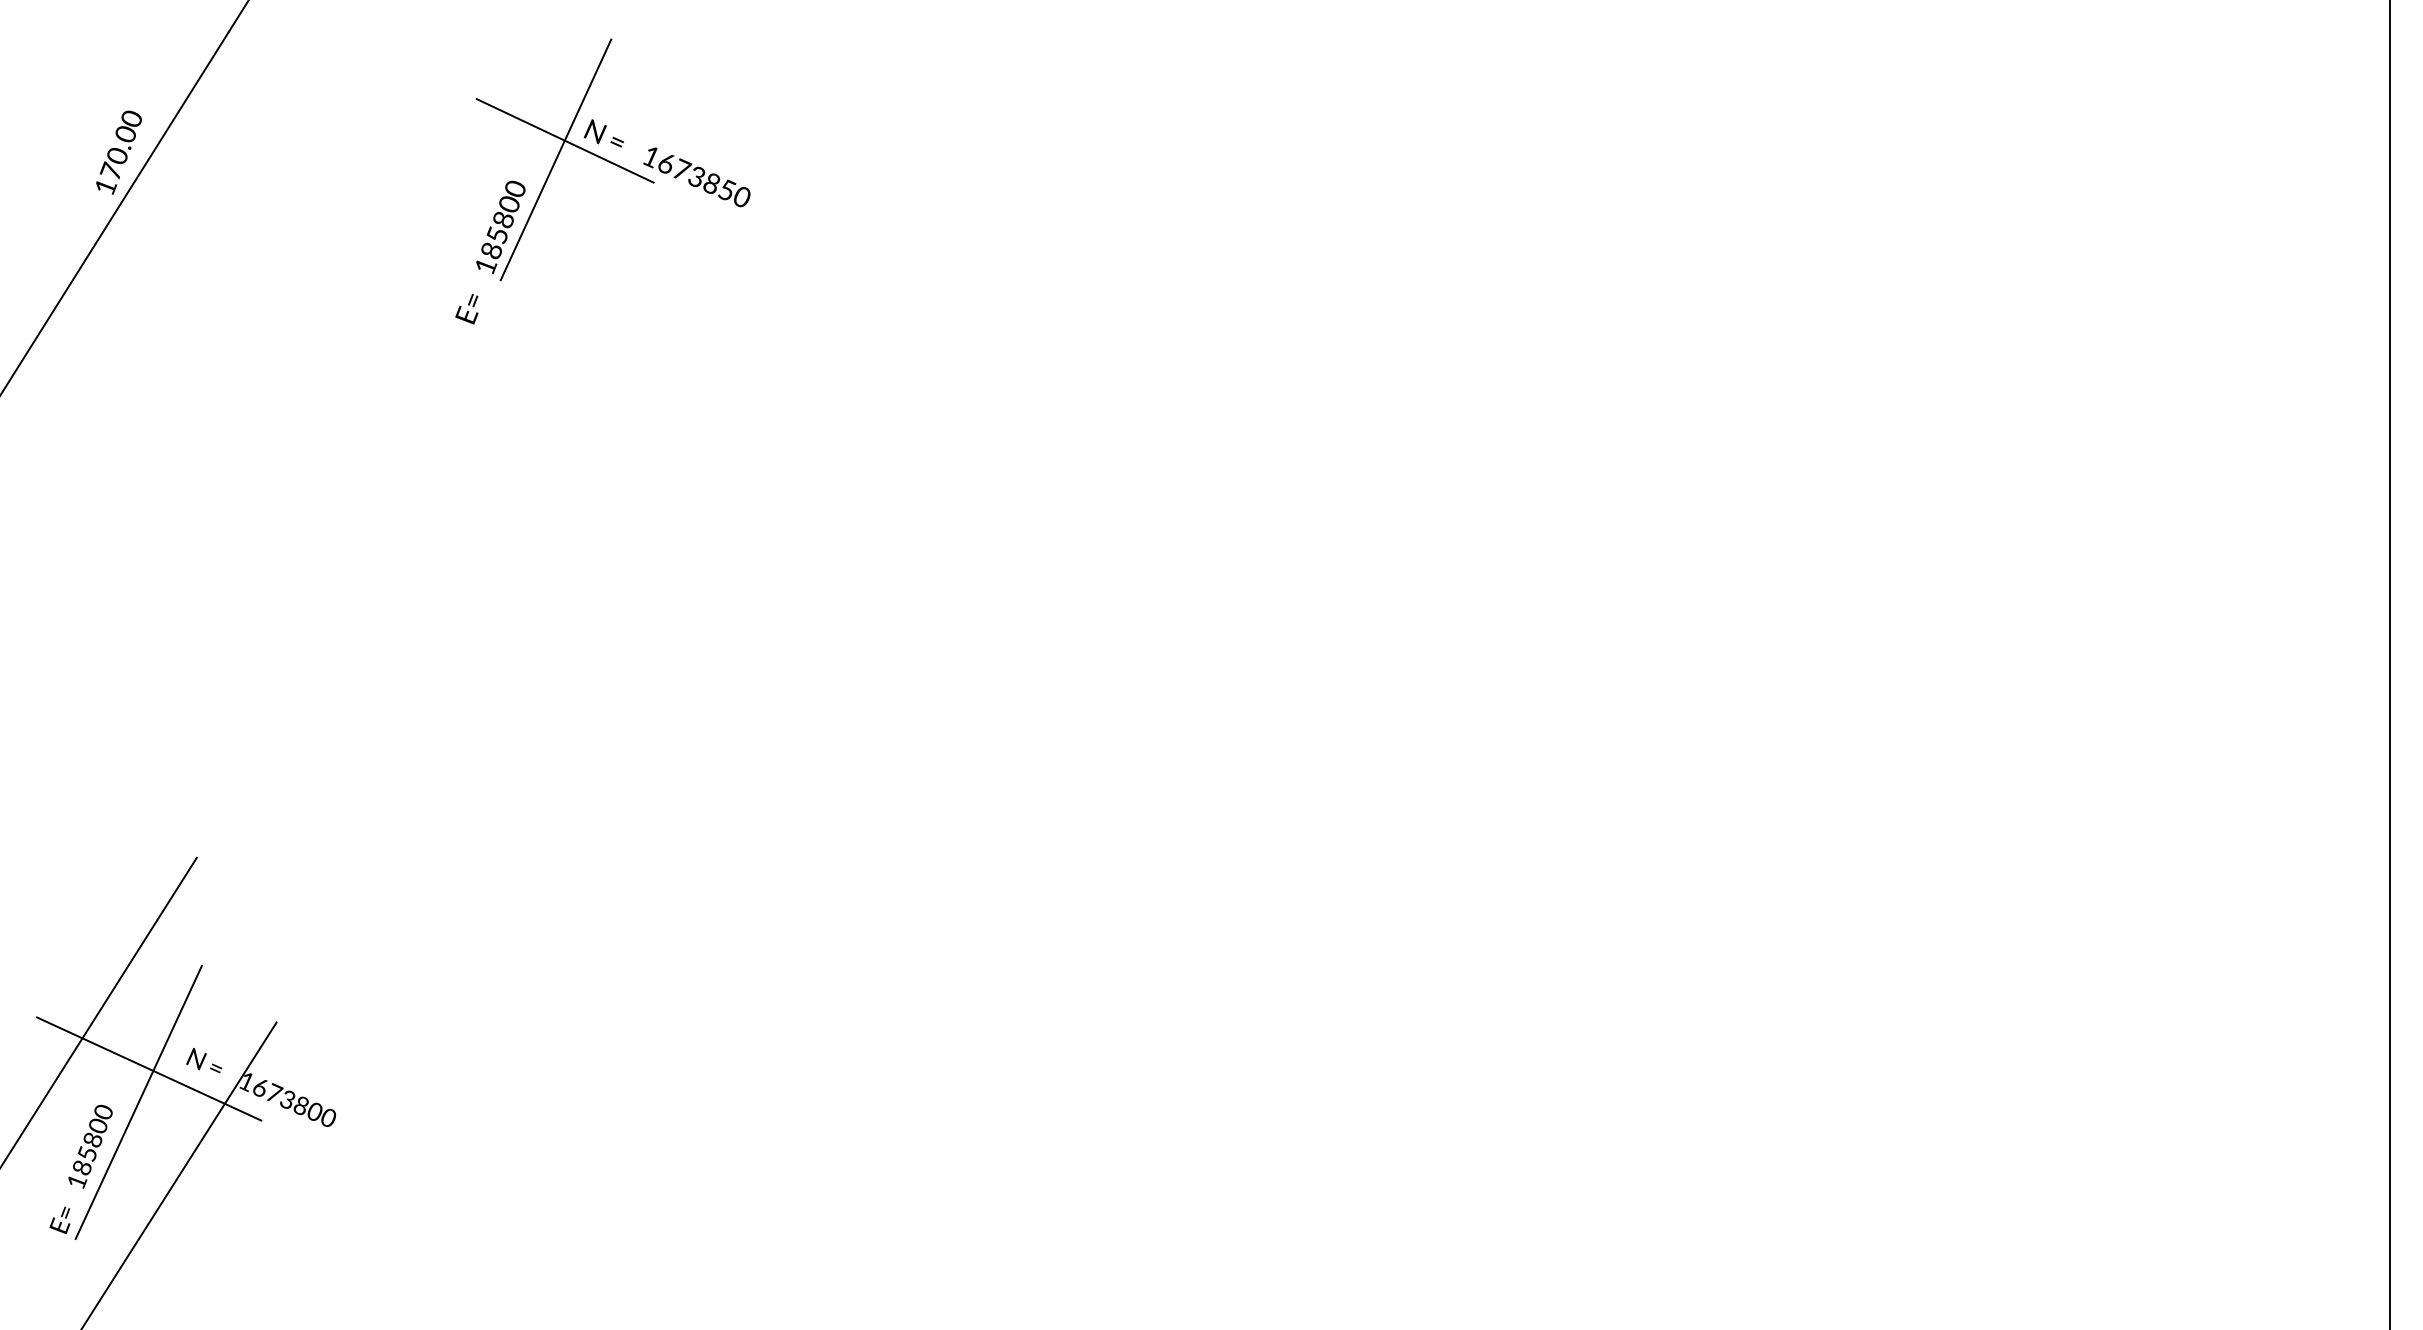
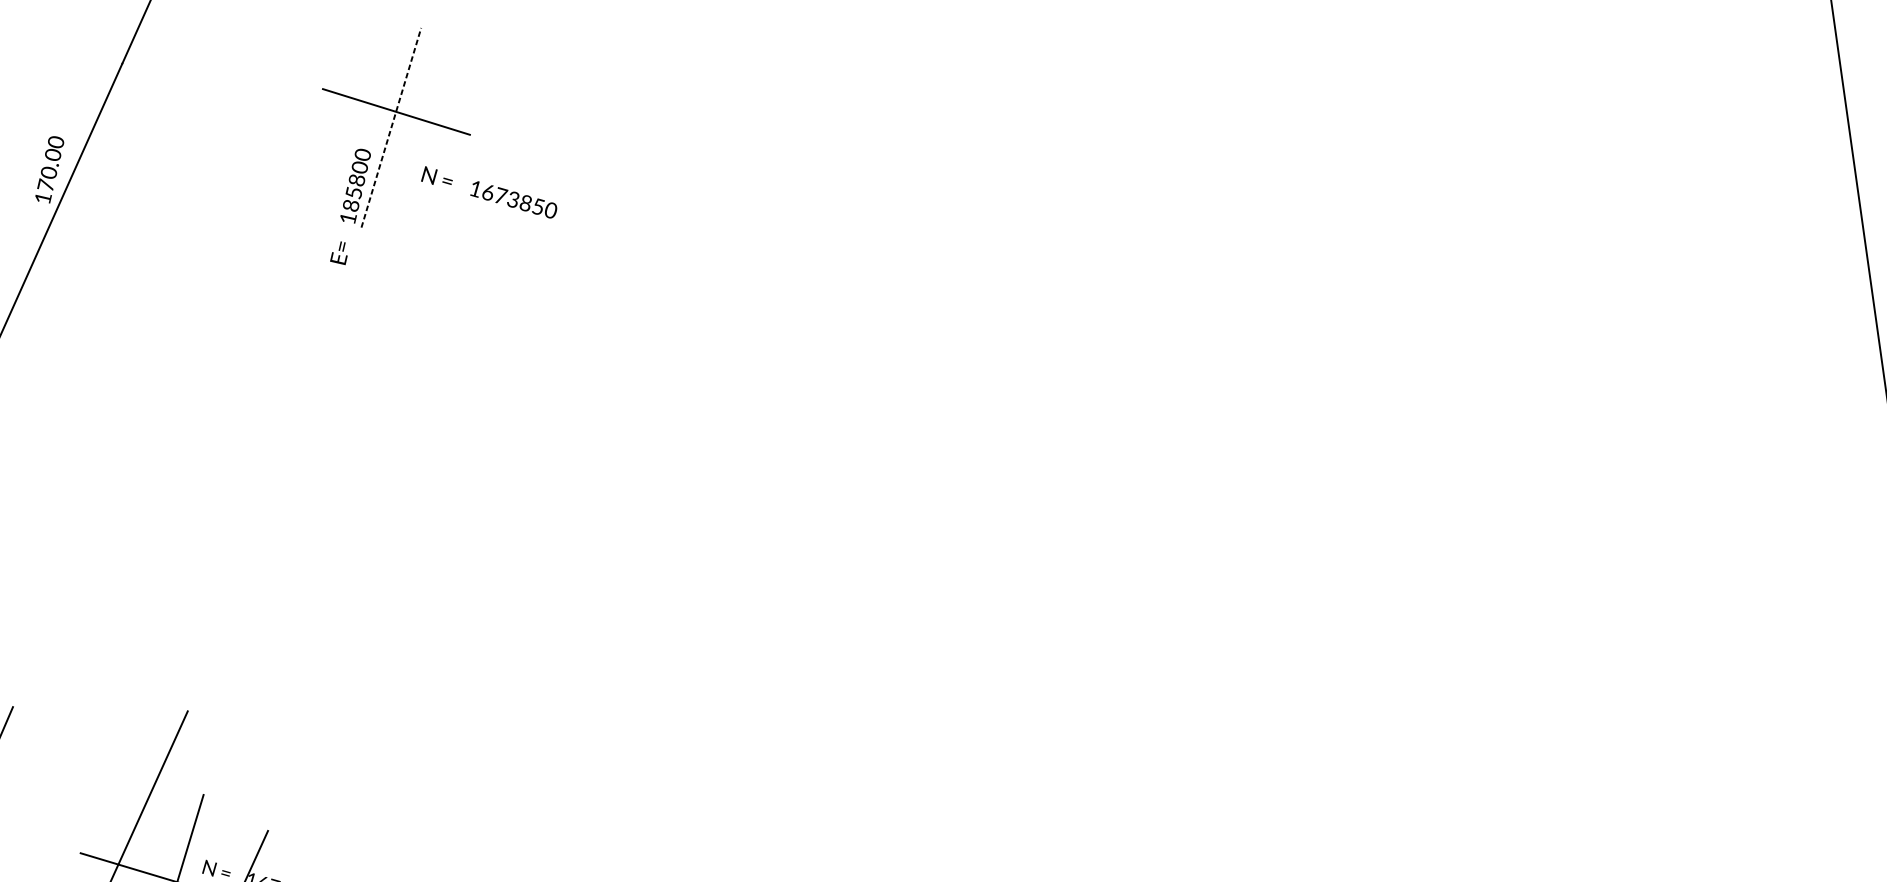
line: (556, 159) -> (391, 127), solid -> dashed
text: (666, 163) -> (488, 192), moved

